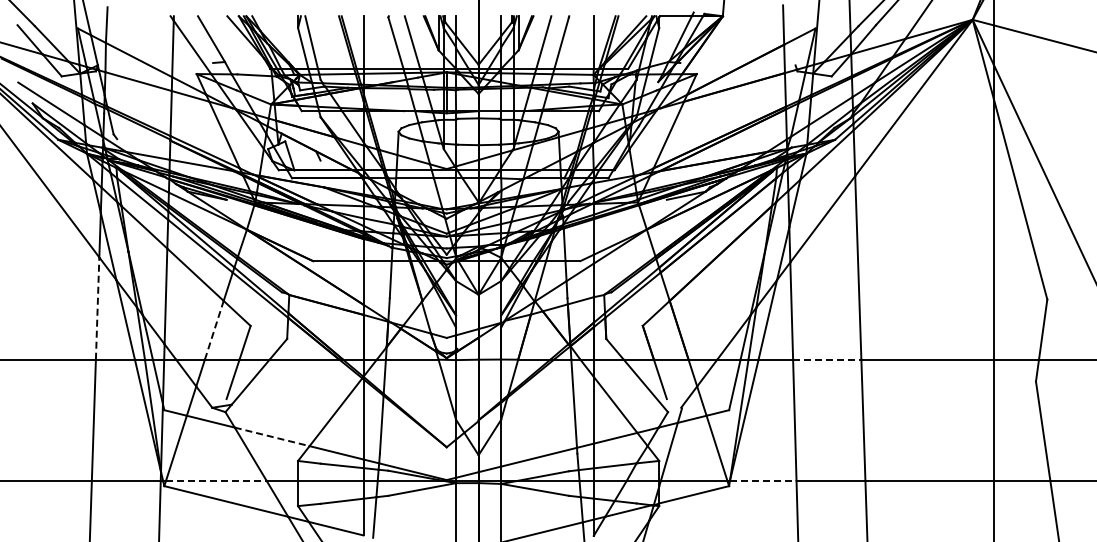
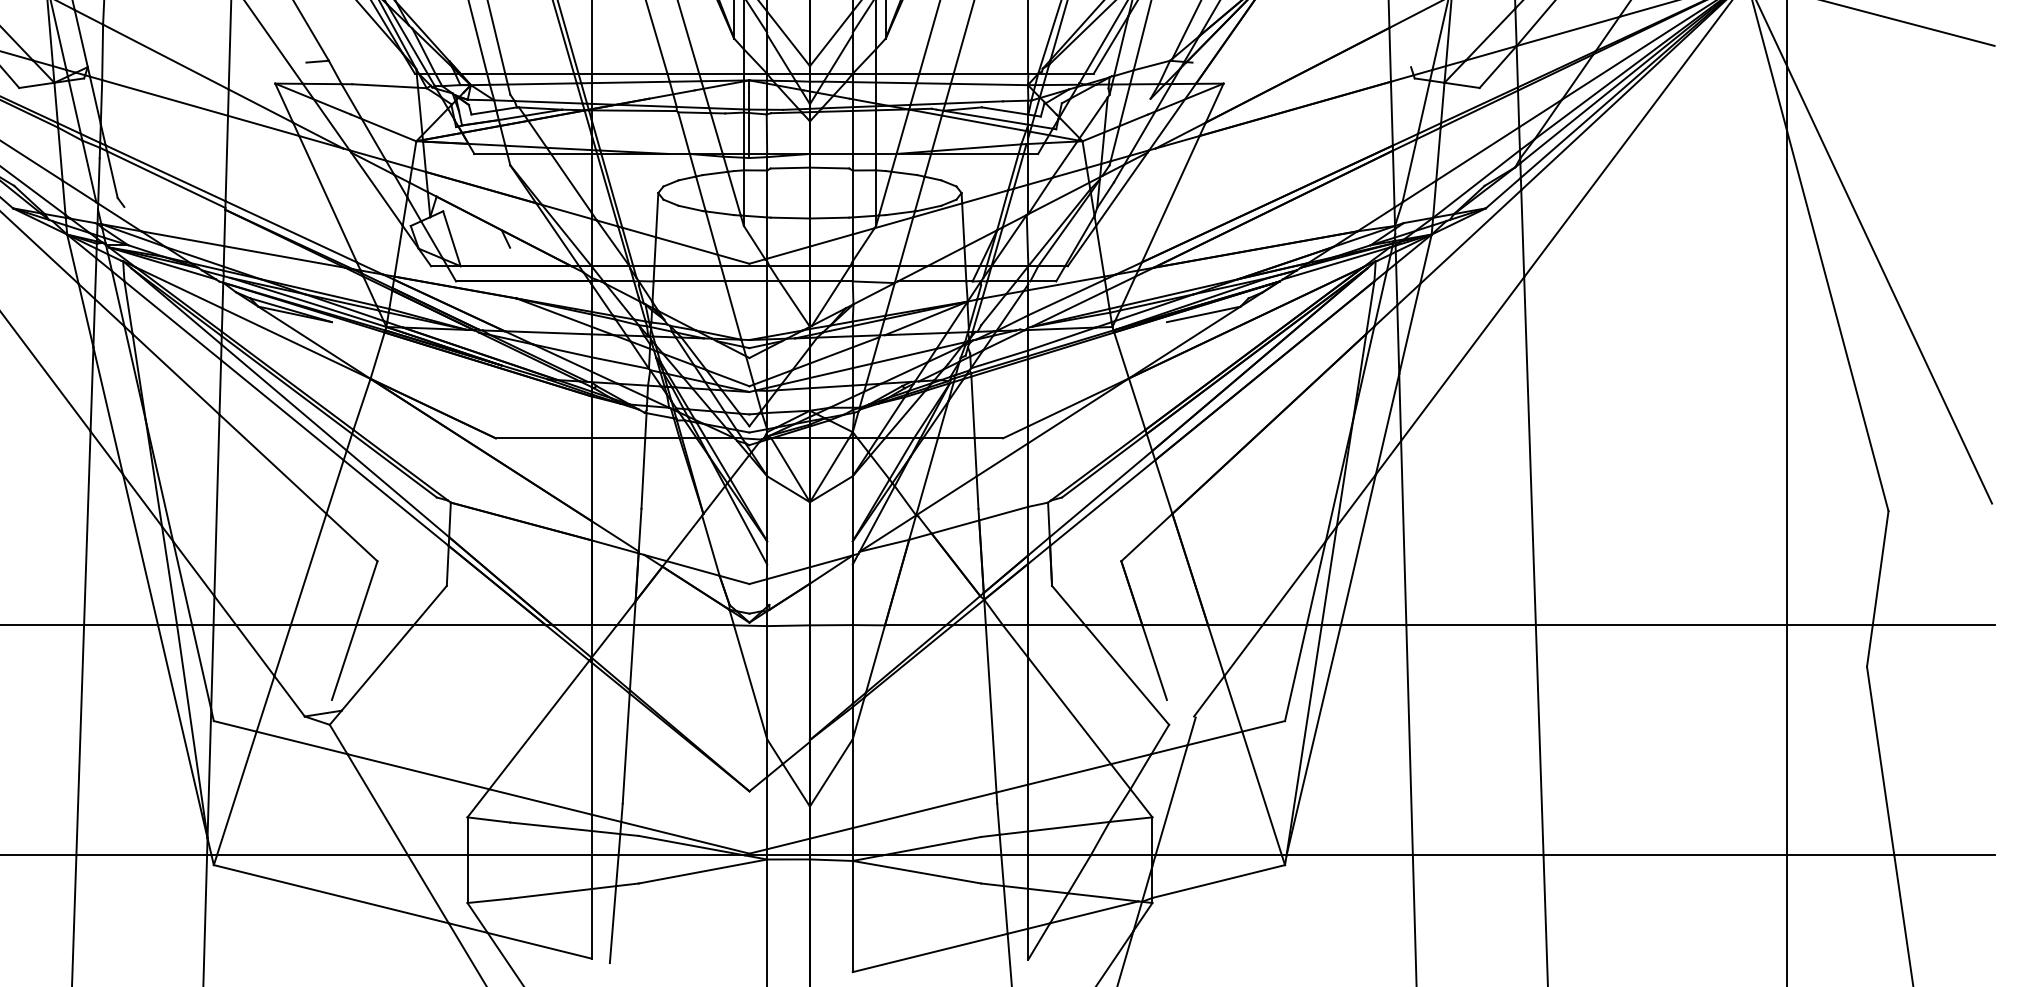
line: (97, 308) -> (87, 528), dashed -> solid
line: (214, 330) -> (308, 569), dashed -> solid
line: (827, 359) -> (1471, 624), dashed -> solid
line: (272, 436) -> (418, 770), dashed -> solid
line: (216, 481) -> (312, 856), dashed -> solid
line: (763, 481) -> (1350, 856), dashed -> solid

